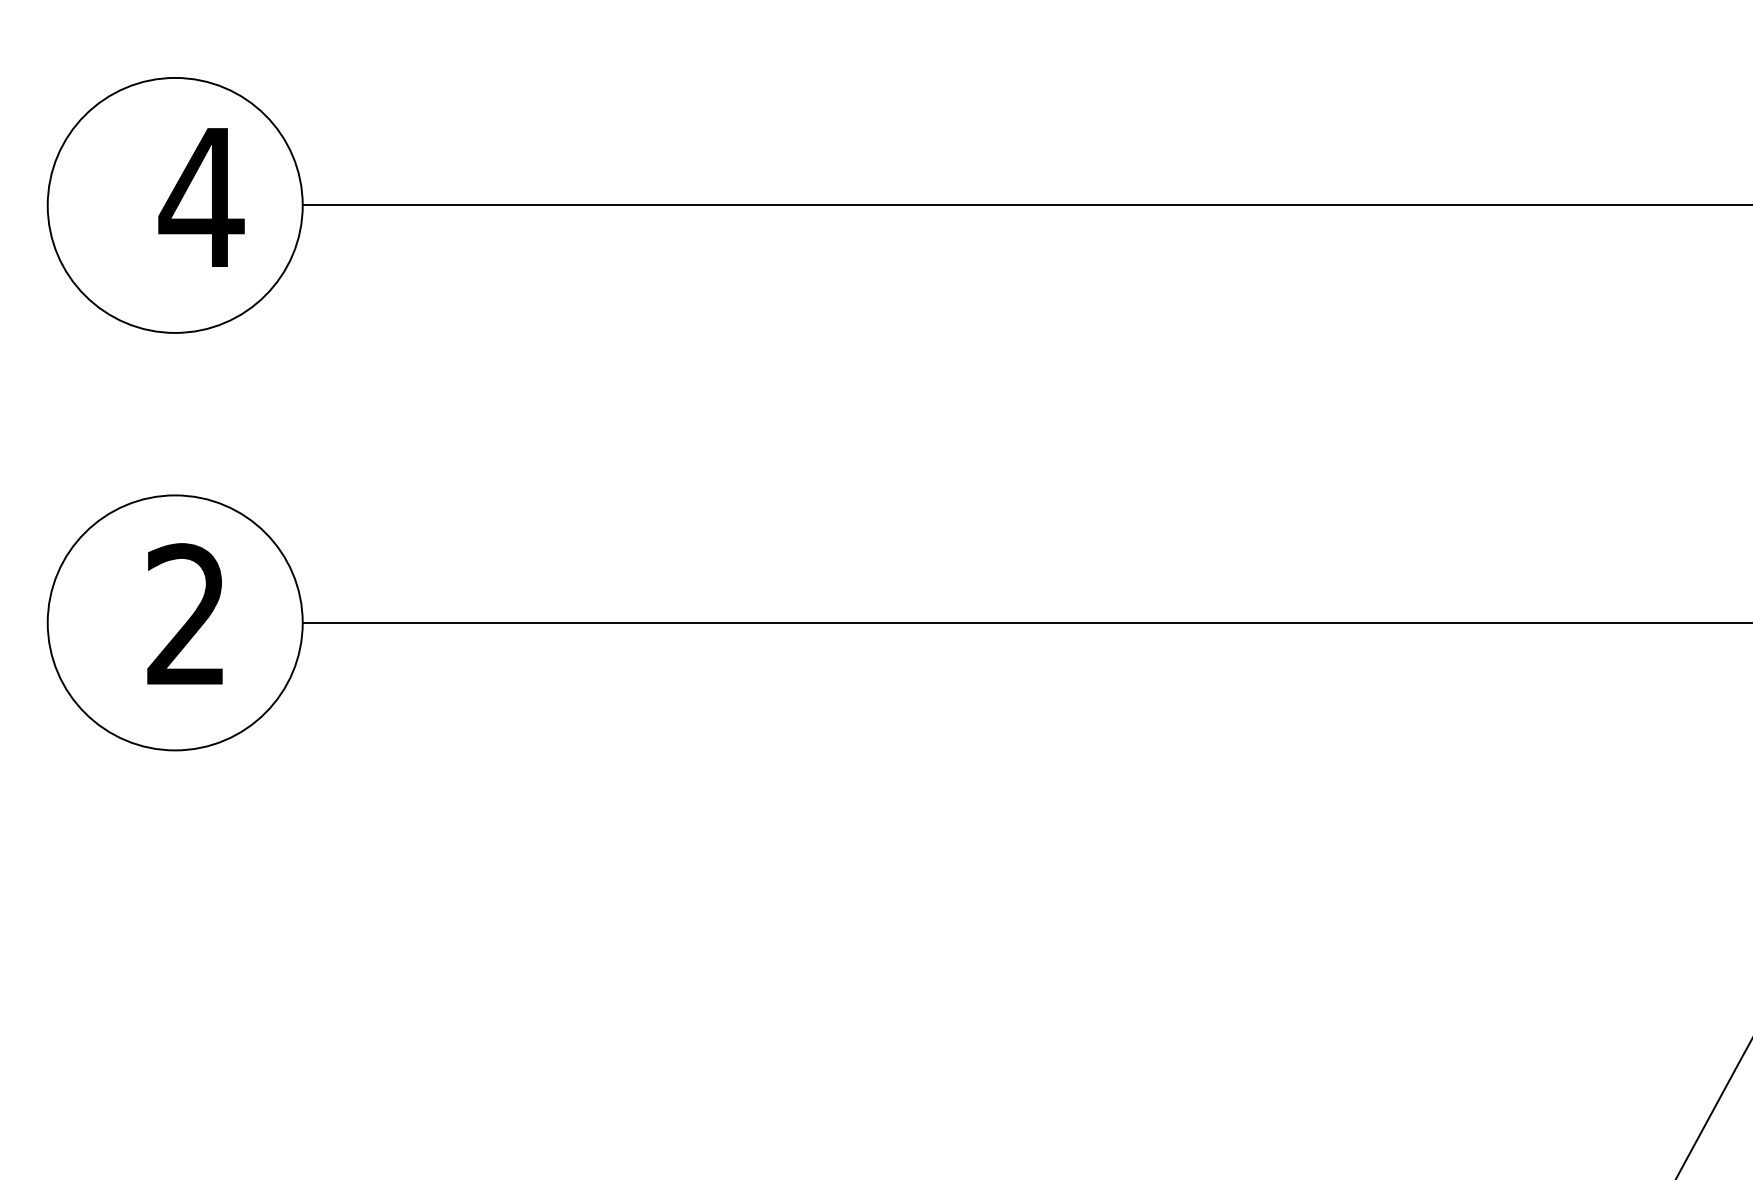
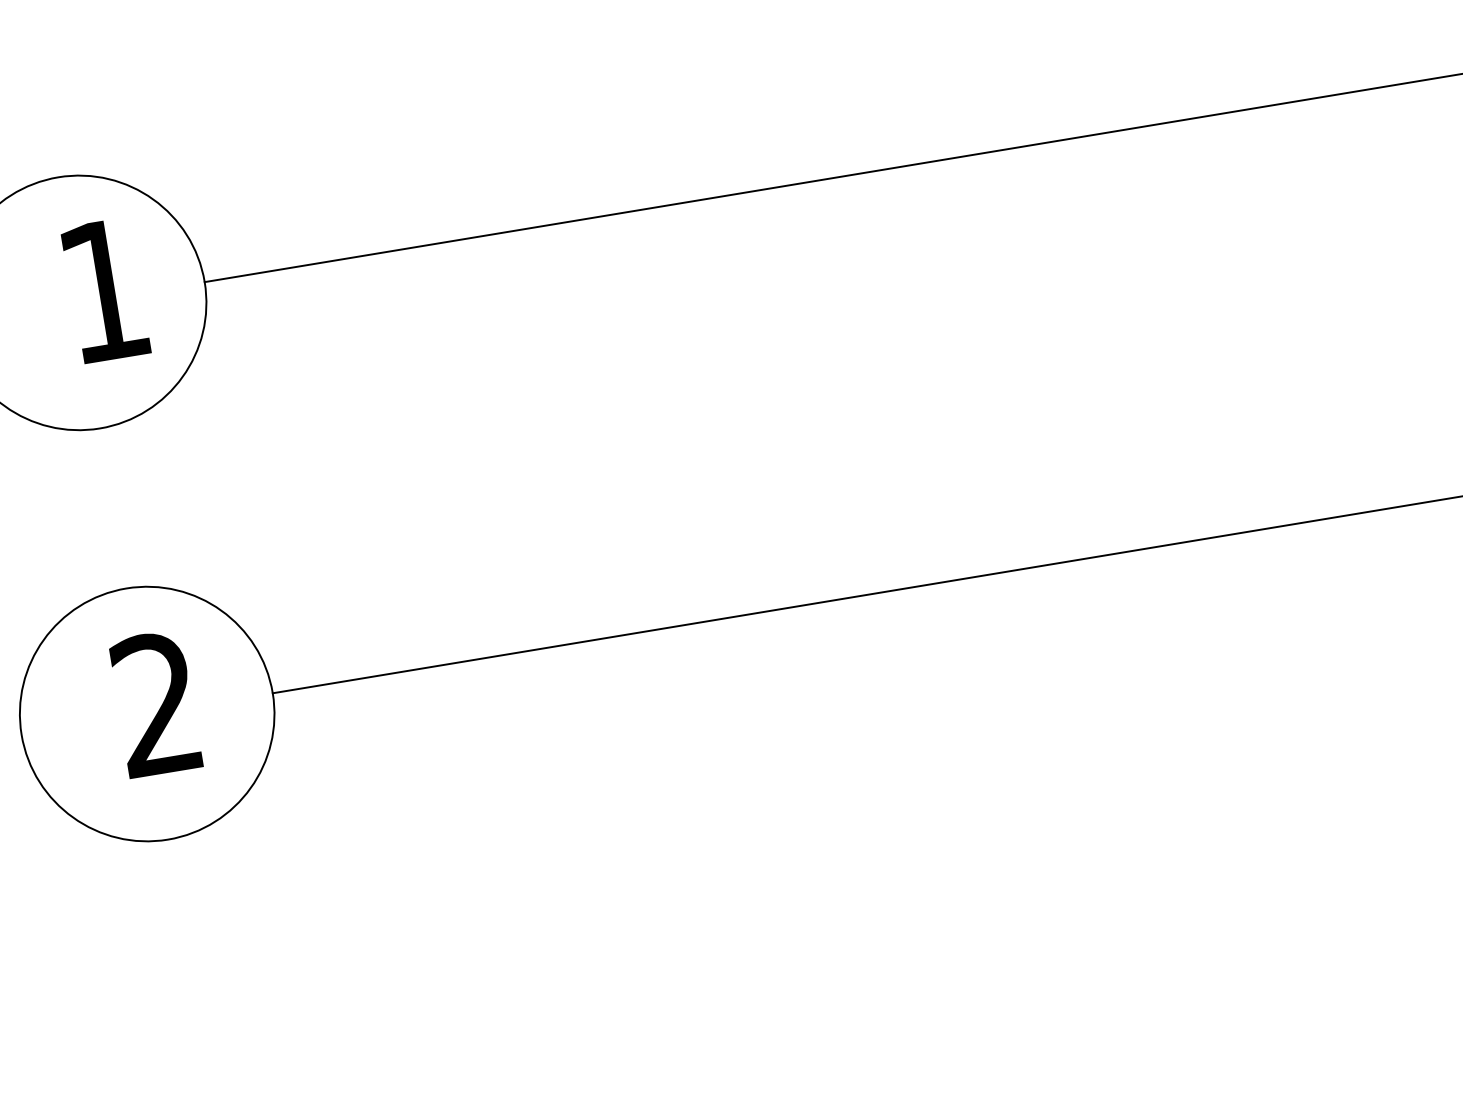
text: (201, 197) -> (103, 290), 4 -> 1

